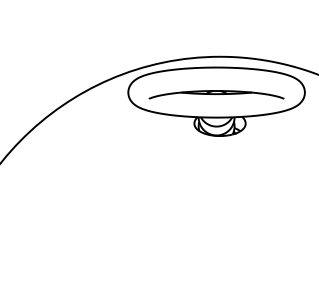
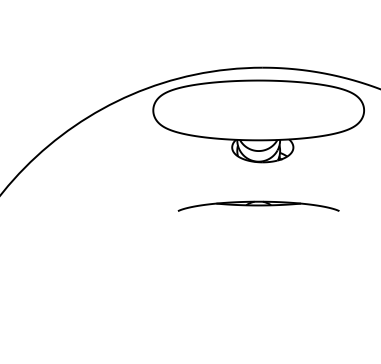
part: (216, 94) -> (258, 205), moved

